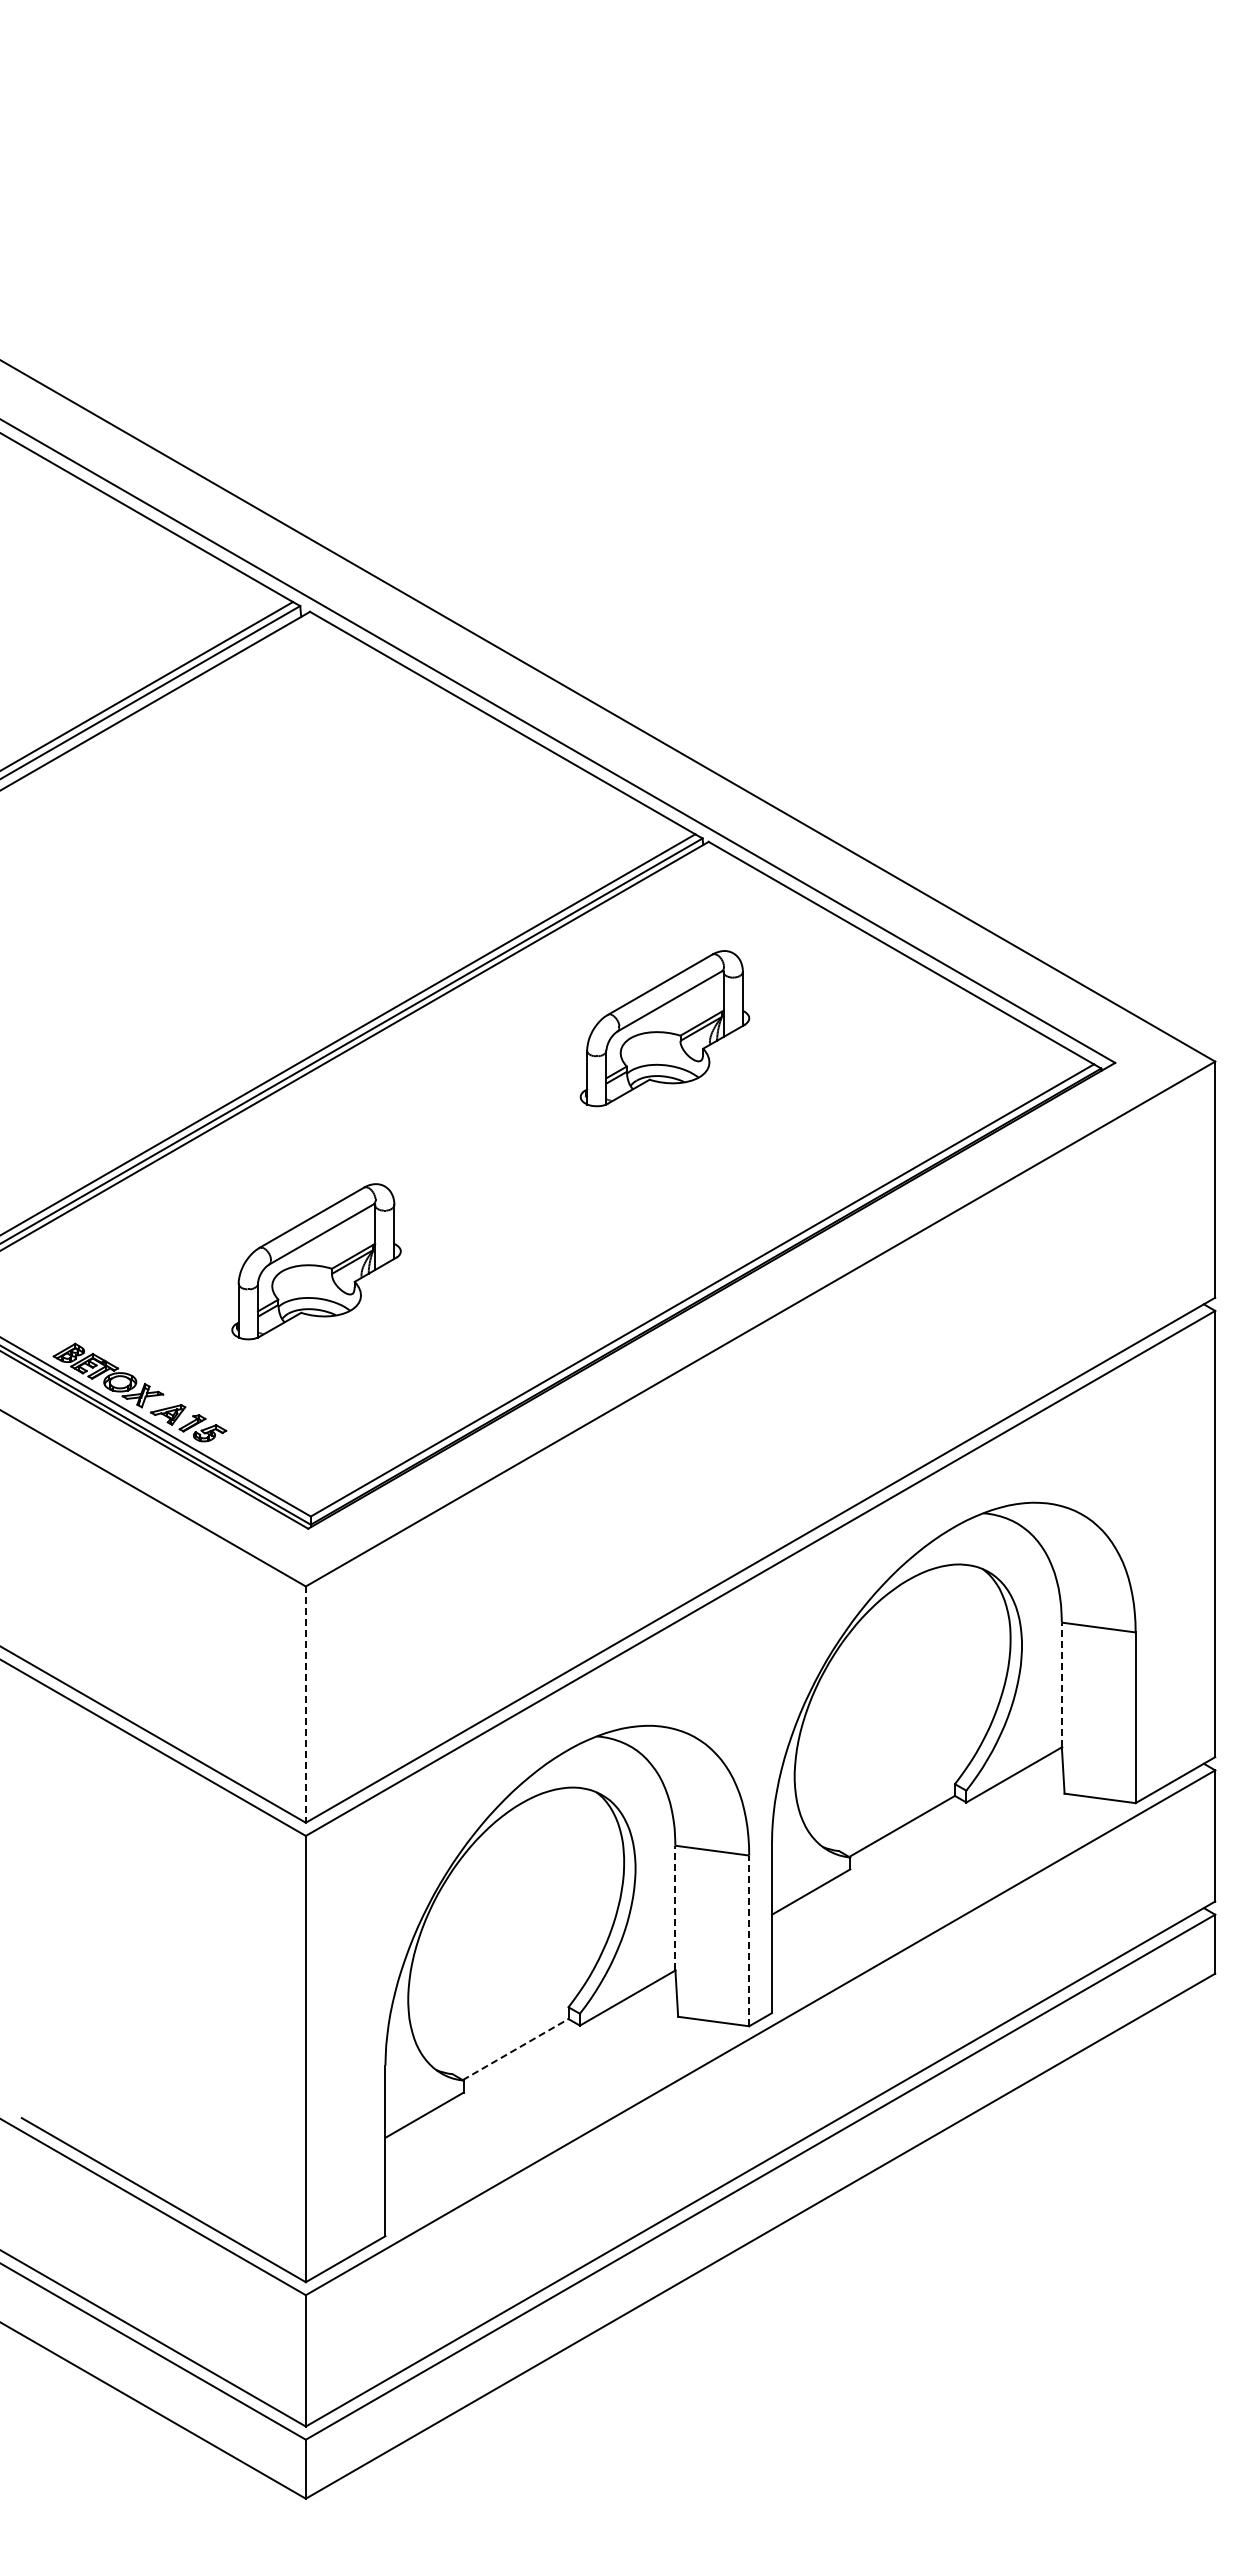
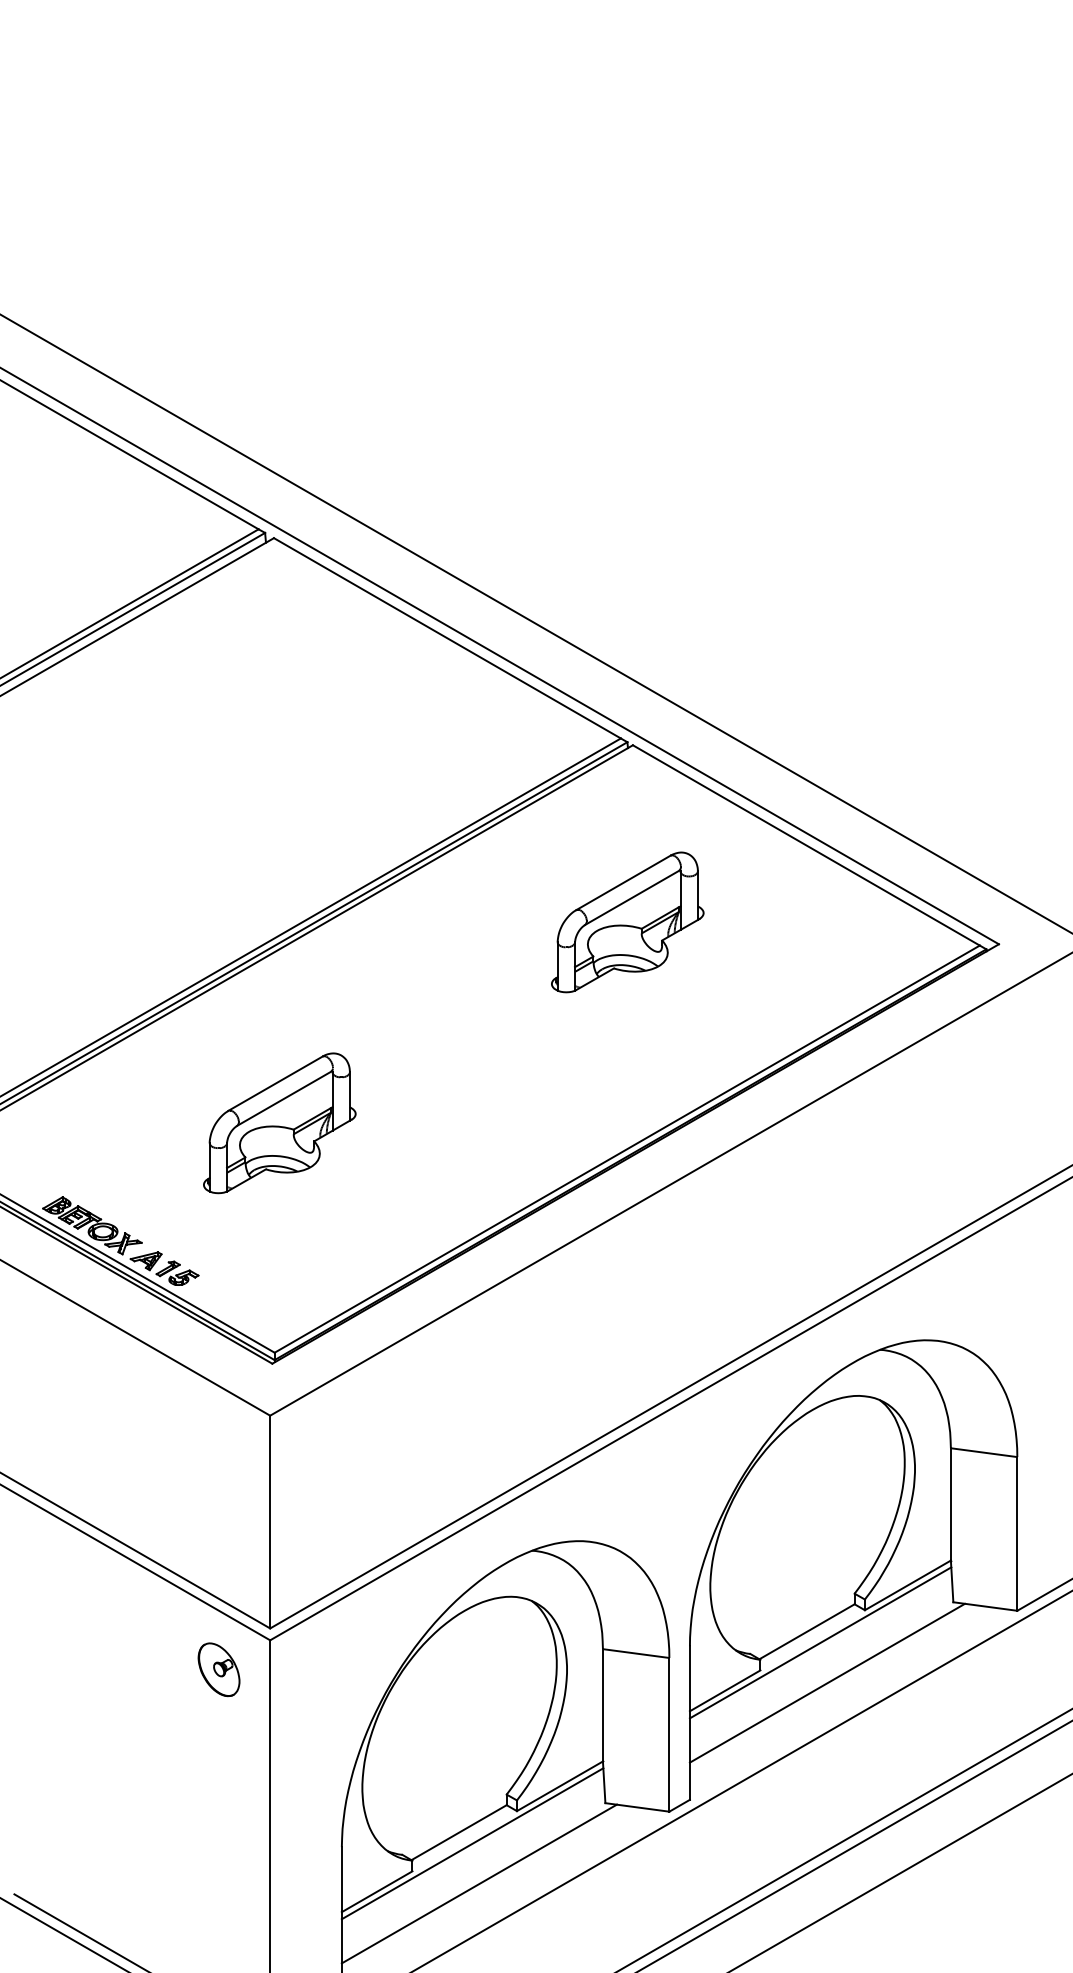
part: (664, 1028) -> (627, 922), moved
line: (1061, 1684) -> (950, 1503), dashed -> solid
line: (305, 1705) -> (269, 1522), dashed -> solid
line: (917, 1838) -> (820, 1642), added
part: (248, 1868) -> (218, 1669), added
line: (924, 1883) -> (827, 1683), added
line: (675, 1907) -> (603, 1704), dashed -> solid
line: (749, 1940) -> (669, 1734), dashed -> solid
line: (516, 2049) -> (459, 1832), dashed -> solid
line: (530, 2061) -> (472, 1843), added
line: (538, 2106) -> (479, 1883), added

